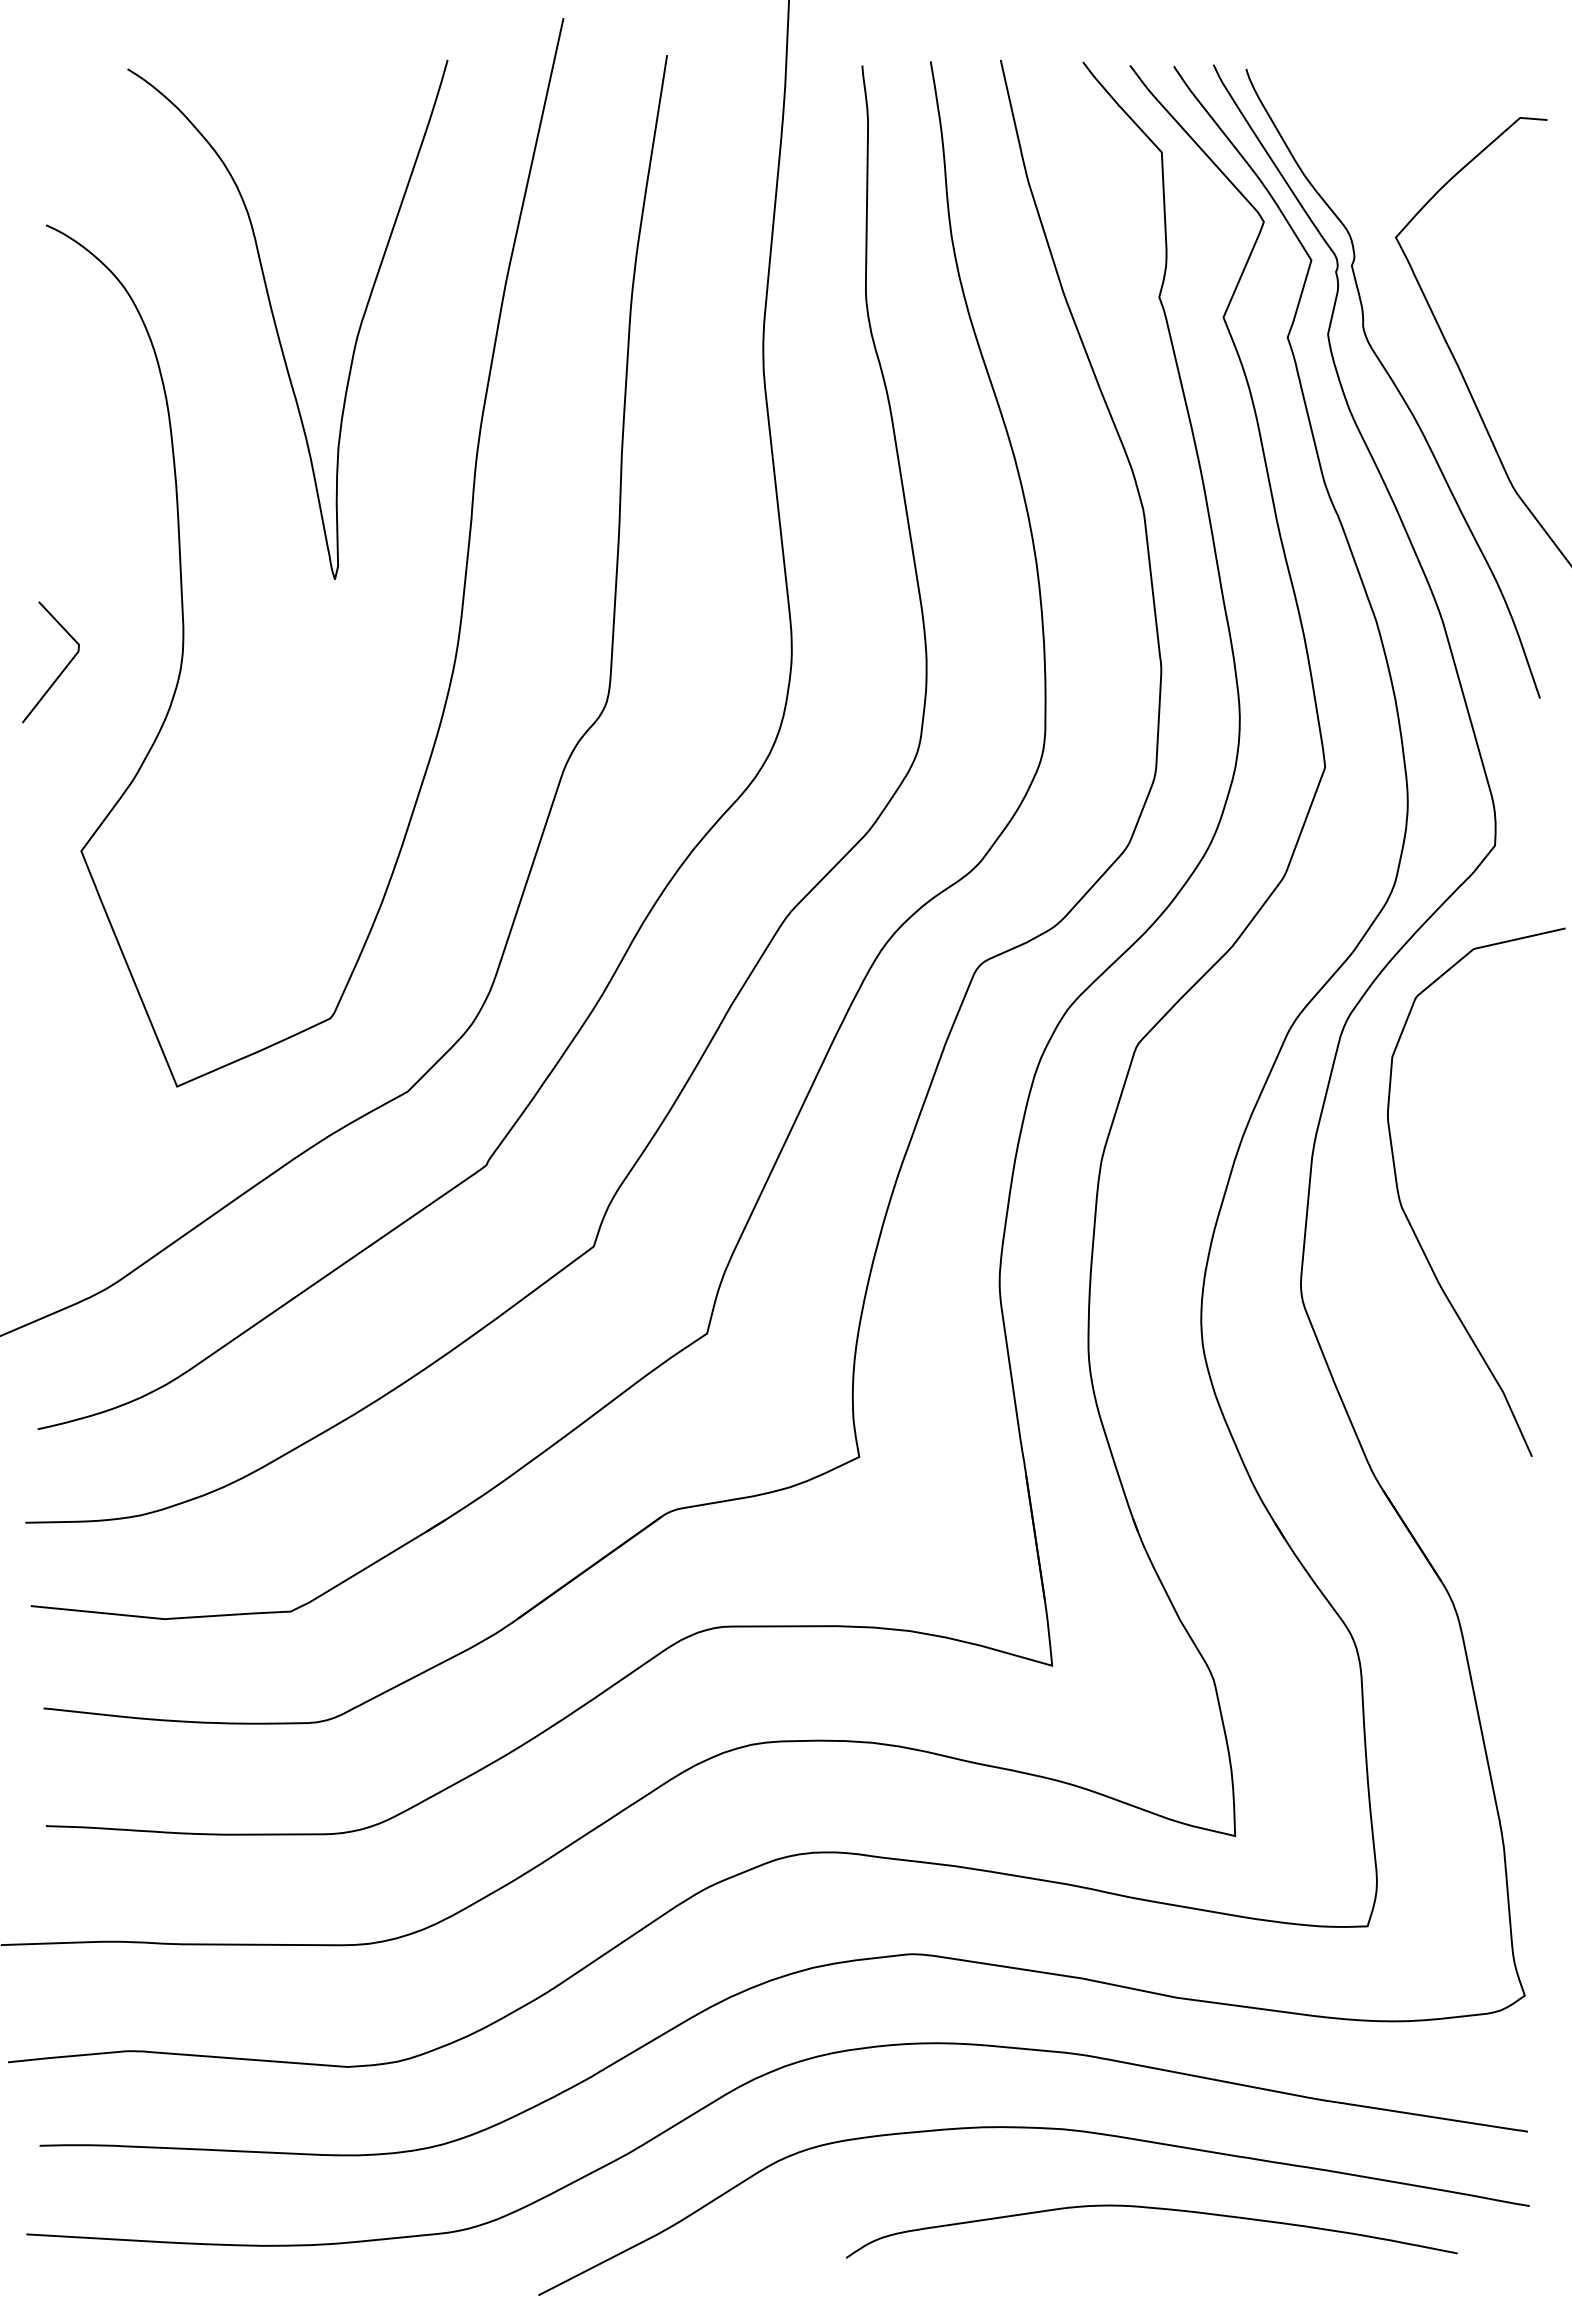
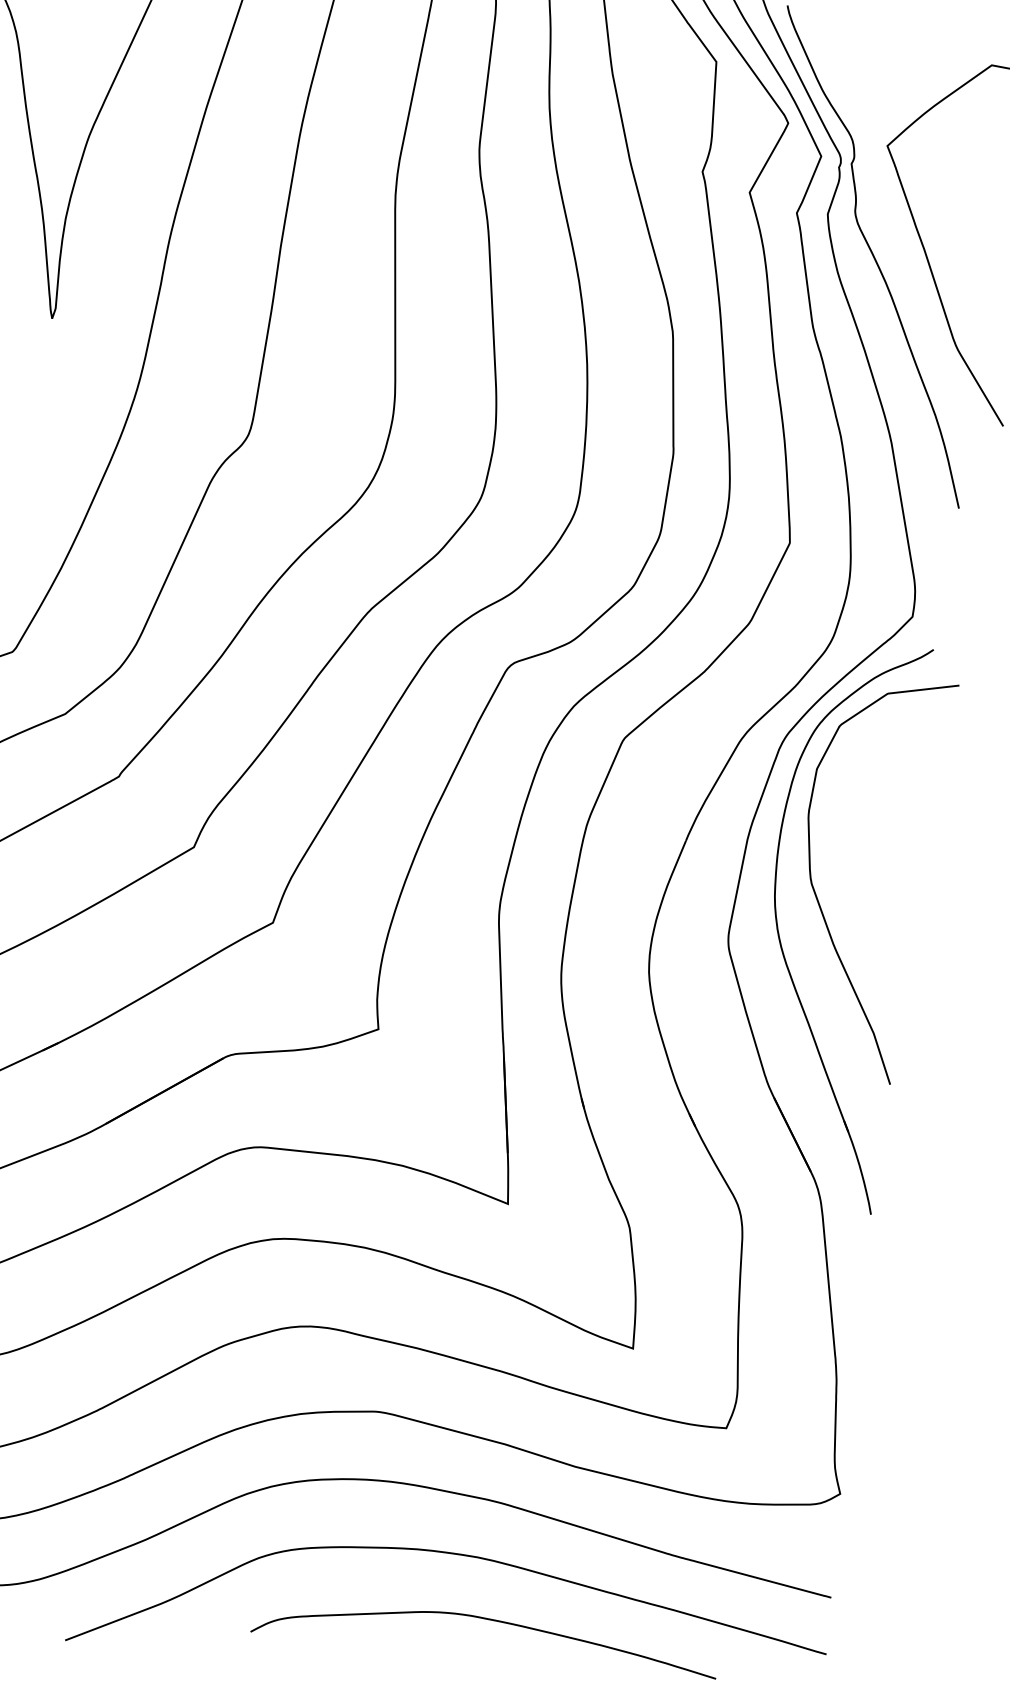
part: (1366, 1275) -> (779, 933), added
curve: (1155, 2209) -> (489, 1620), moved

